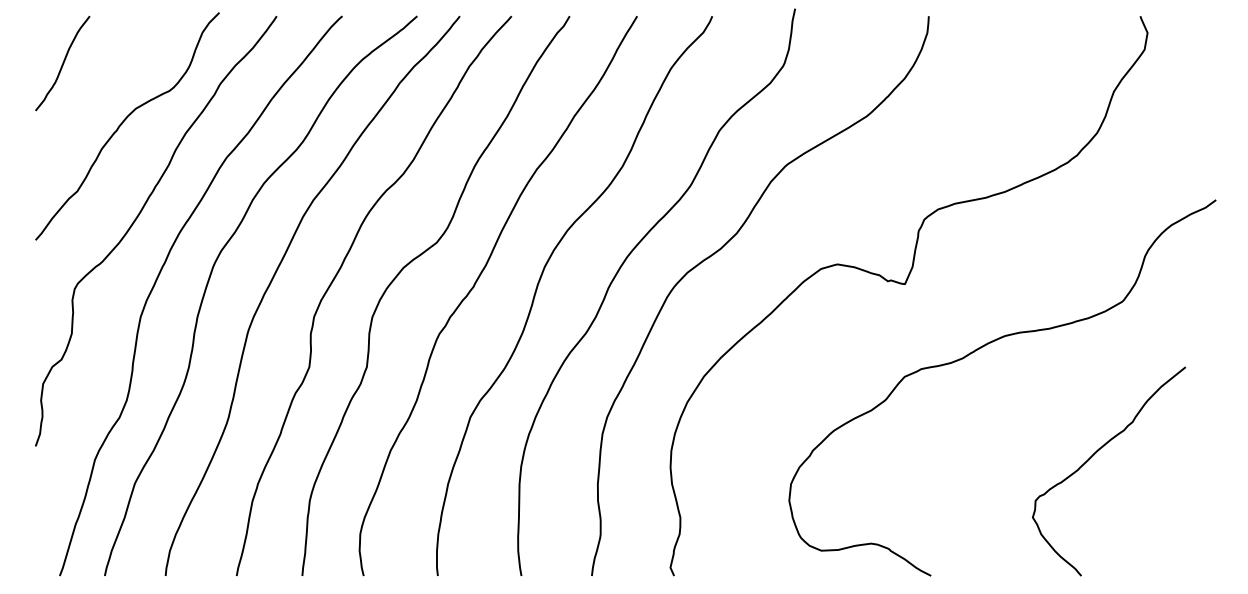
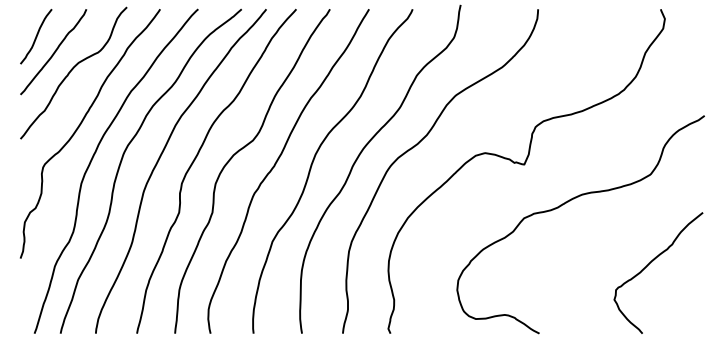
curve: (92, 90) -> (53, 52), added
curve: (1095, 454) -> (650, 263), moved

